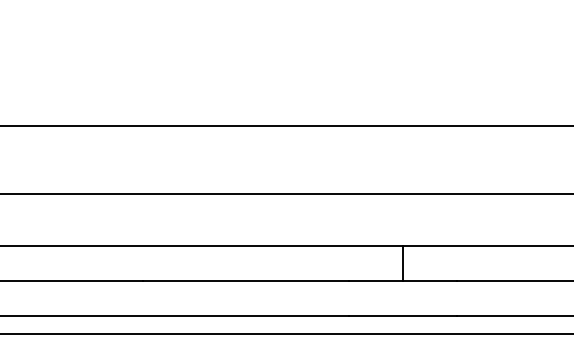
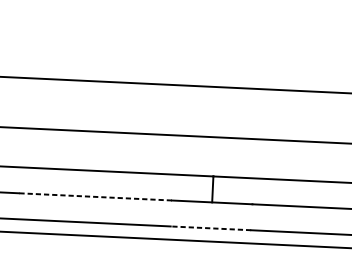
line: (246, 281) -> (95, 197), solid -> dashed
line: (402, 316) -> (210, 228), solid -> dashed

